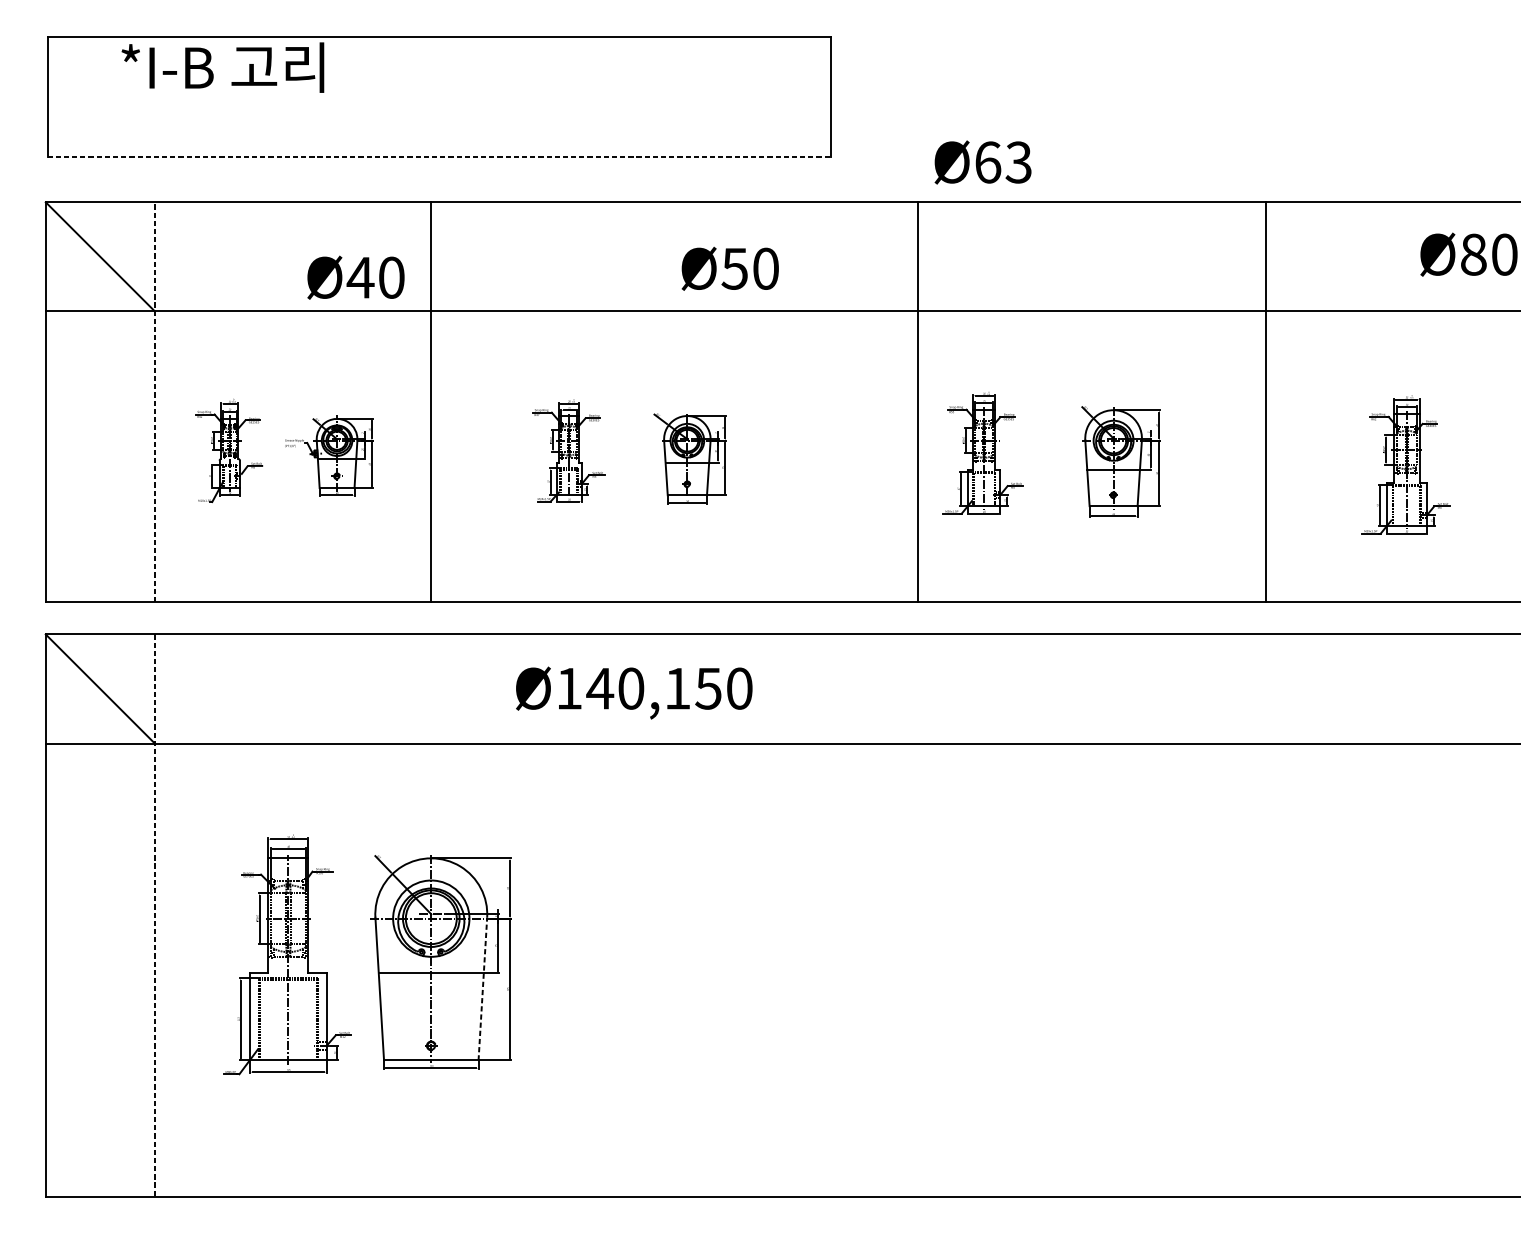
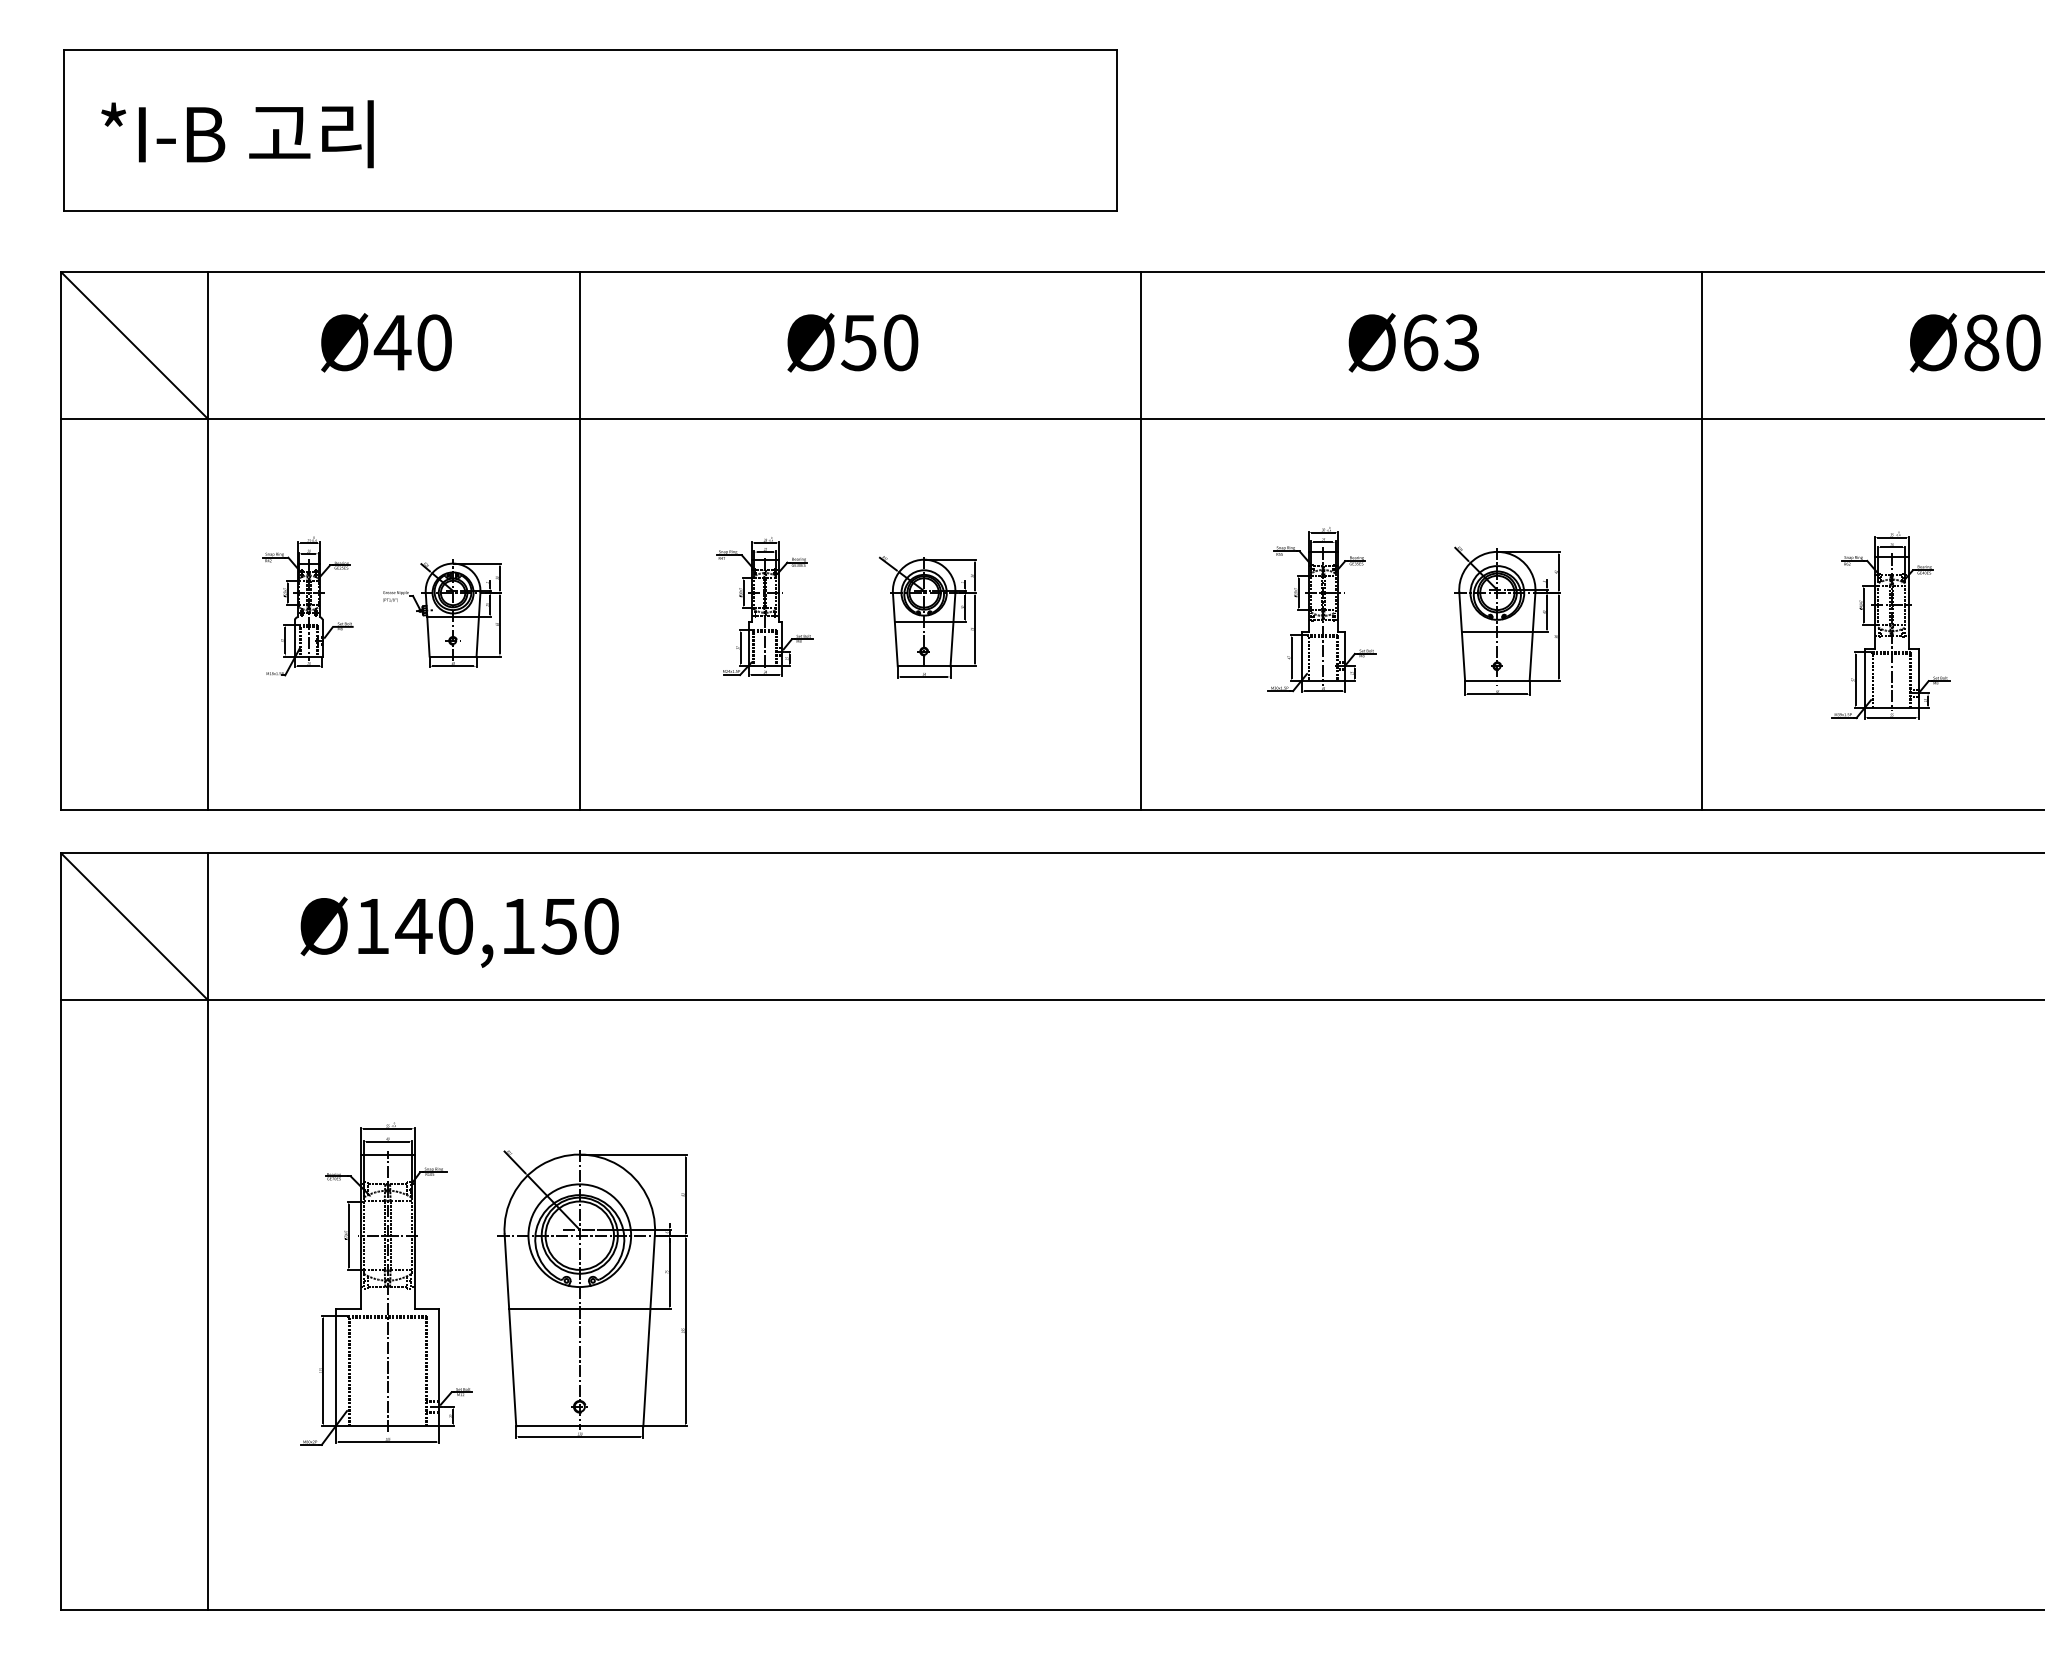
text: (222, 67) -> (237, 134), moved
line: (439, 157) -> (590, 211), dashed -> solid
text: (982, 162) -> (1413, 342), moved
text: (730, 268) -> (852, 342), moved
text: (355, 277) -> (386, 342), moved
line: (155, 402) -> (208, 541), dashed -> solid
line: (917, 402) -> (1140, 541), moved
text: (634, 692) -> (459, 931), moved
line: (155, 916) -> (208, 1232), dashed -> solid
line: (483, 988) -> (649, 1329), dashed -> solid

